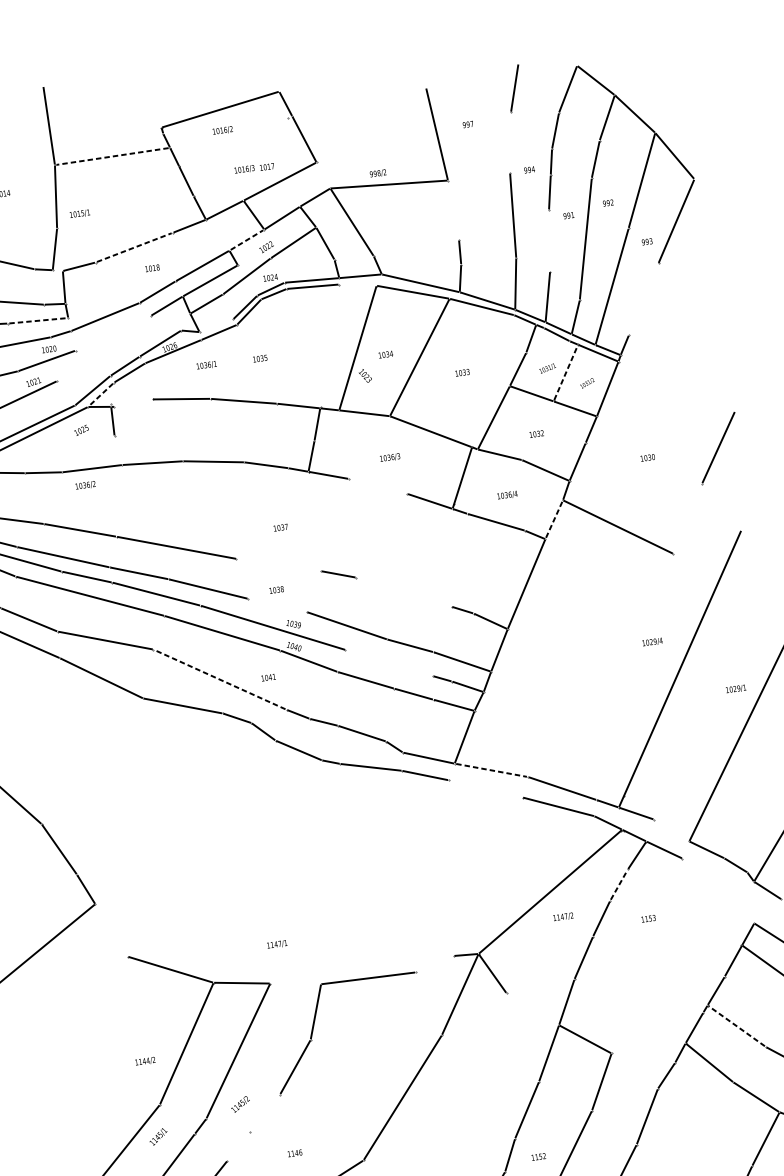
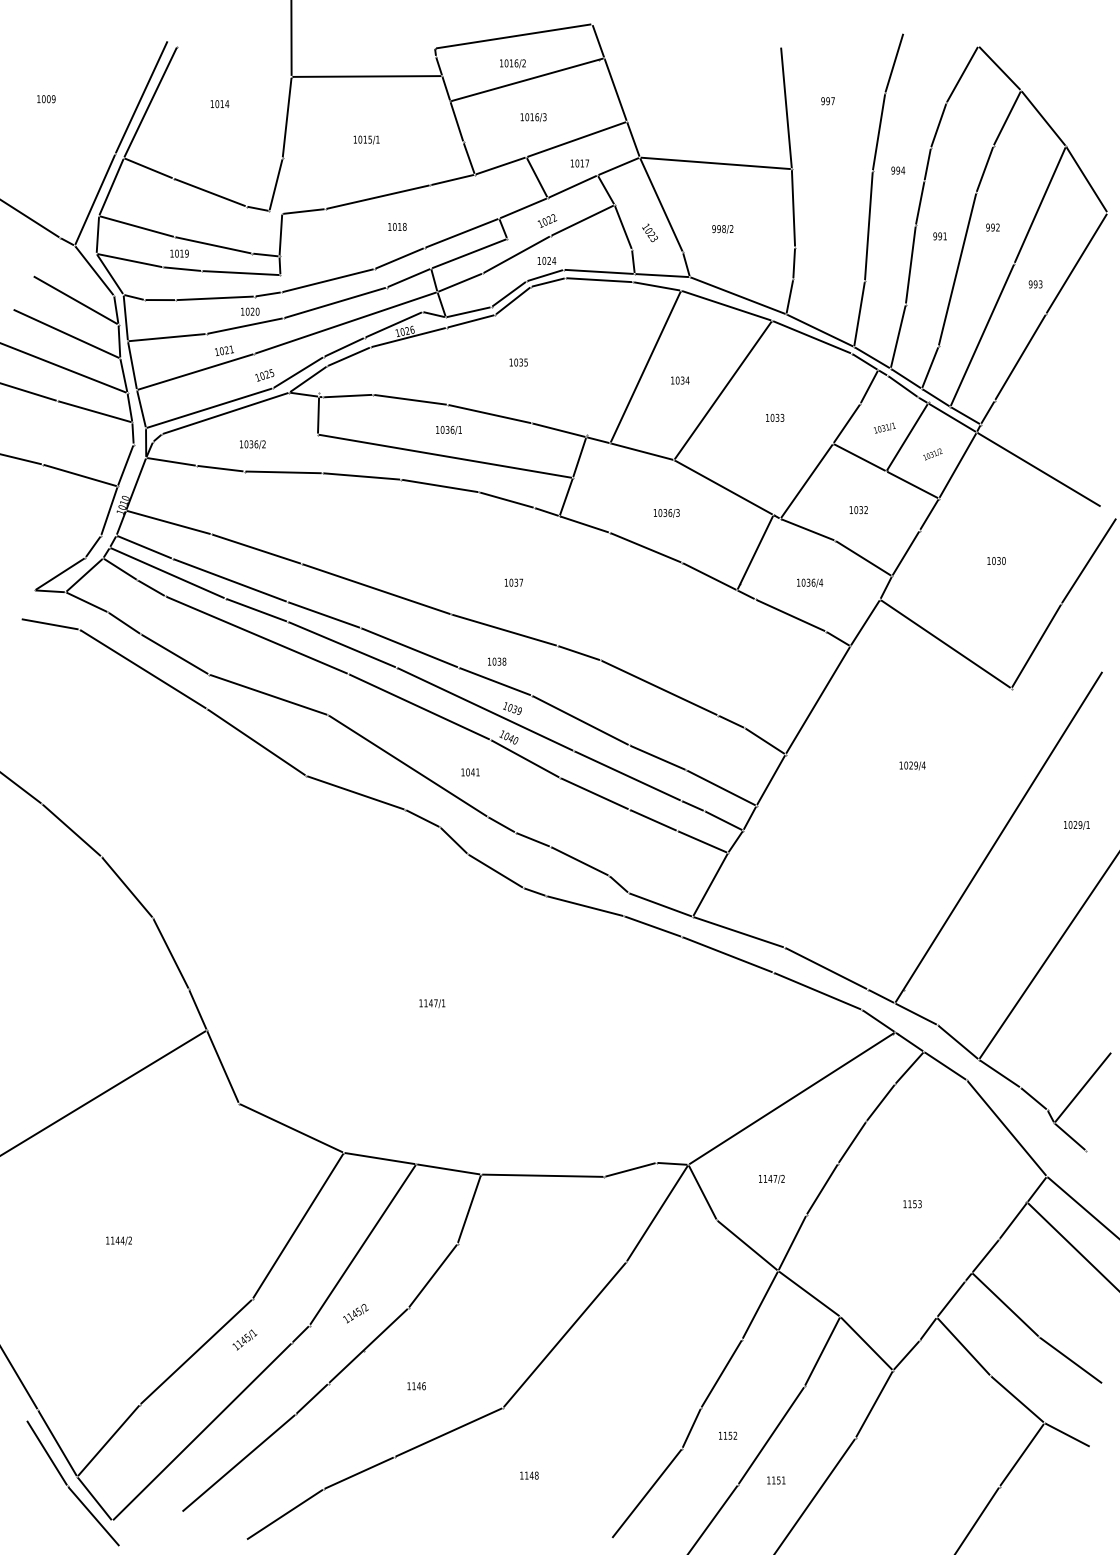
line: (235, 141) -> (527, 79), added
line: (510, 142) -> (878, 132), added
line: (112, 156) -> (366, 76), dashed -> solid
text: (266, 167) -> (579, 163), moved
text: (377, 173) -> (722, 229), moved
line: (323, 175) -> (633, 139), added
line: (453, 210) -> (793, 208), added
text: (79, 213) -> (366, 139), moved
line: (246, 240) -> (523, 208), dashed -> solid
line: (549, 240) -> (910, 264), added
line: (134, 247) -> (378, 197), dashed -> solid
line: (358, 285) -> (657, 286), added
line: (643, 299) -> (1020, 357), added
line: (38, 321) -> (241, 273), dashed -> solid
line: (216, 325) -> (468, 311), added
line: (112, 333) -> (334, 302), added
line: (123, 347) -> (345, 322), added
text: (206, 365) -> (448, 430), moved
line: (566, 373) -> (907, 437), dashed -> solid
text: (364, 375) -> (649, 232), moved
line: (669, 383) -> (1038, 469), added
line: (100, 394) -> (307, 379), dashed -> solid
line: (133, 402) -> (348, 395), added
text: (81, 430) -> (264, 375), moved
line: (214, 437) -> (445, 455), added
text: (85, 485) -> (252, 444), moved
line: (377, 486) -> (645, 547), added
line: (687, 518) -> (1036, 645), added
line: (554, 519) -> (865, 622), dashed -> solid
line: (278, 565) -> (504, 630), added
line: (403, 591) -> (659, 687), added
line: (277, 605) -> (495, 681), added
text: (652, 641) -> (912, 765), moved
line: (389, 662) -> (627, 775), added
line: (220, 679) -> (408, 766), dashed -> solid
text: (735, 689) -> (1076, 825), moved
line: (492, 770) -> (739, 932), dashed -> solid
line: (485, 788) -> (727, 954), added
line: (671, 830) -> (958, 1042), added
line: (618, 885) -> (880, 1102), dashed -> solid
line: (718, 891) -> (1006, 1128), added
text: (563, 916) -> (771, 1178), moved
text: (648, 919) -> (912, 1204), moved
line: (111, 930) -> (222, 1066), added
text: (277, 944) -> (432, 1003), moved
line: (434, 963) -> (630, 1169), added
line: (295, 983) -> (448, 1169), added
line: (532, 1009) -> (747, 1245), added
line: (736, 1025) -> (1005, 1304), dashed -> solid
text: (144, 1061) -> (118, 1240), moved
line: (634, 1071) -> (866, 1343), added
line: (253, 1127) -> (368, 1345), added

